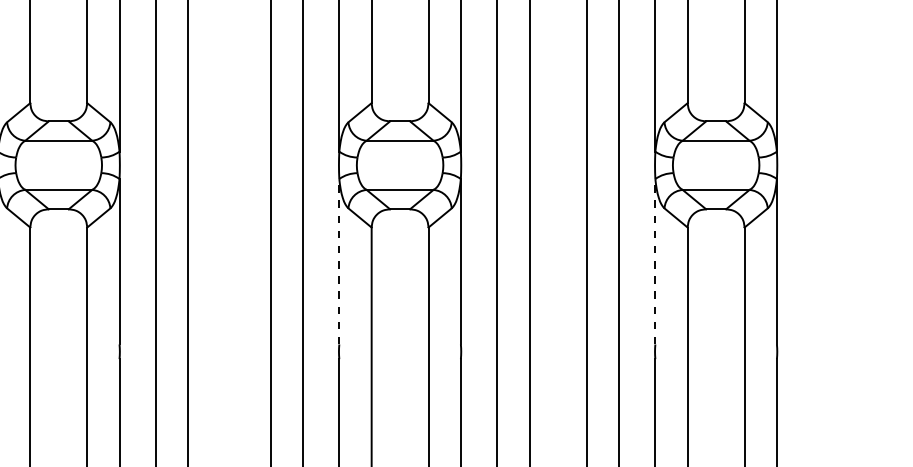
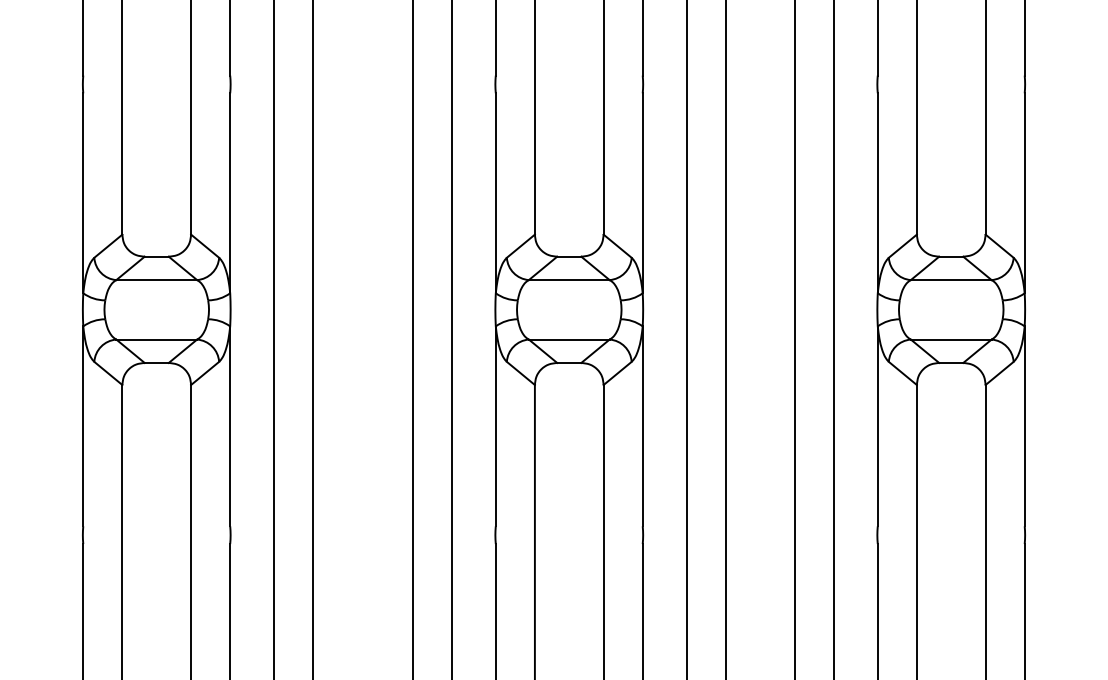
line: (339, 261) -> (495, 426), dashed -> solid
line: (655, 261) -> (877, 426), dashed -> solid

